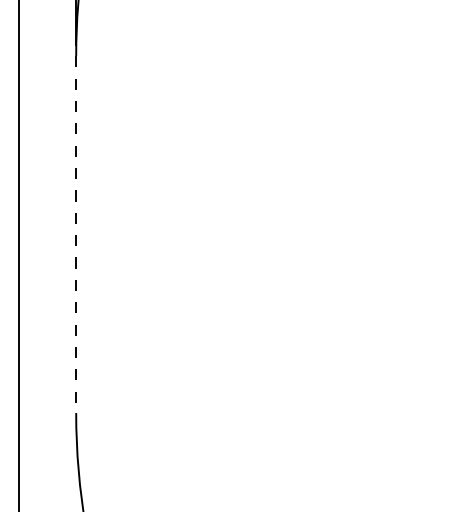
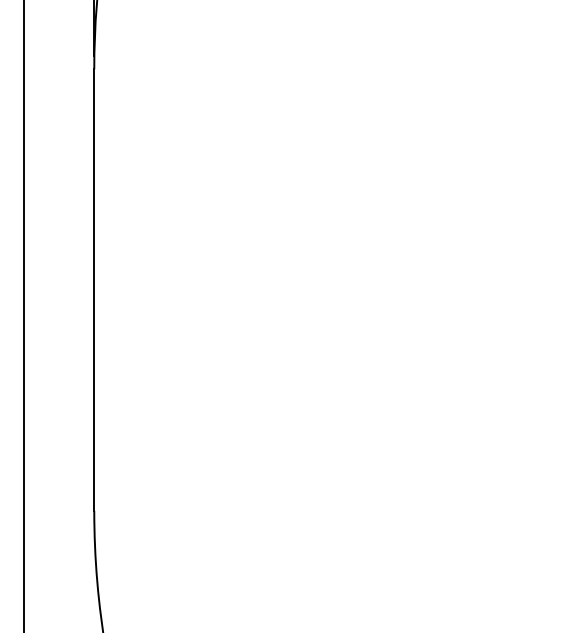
line: (76, 235) -> (94, 291), dashed -> solid

